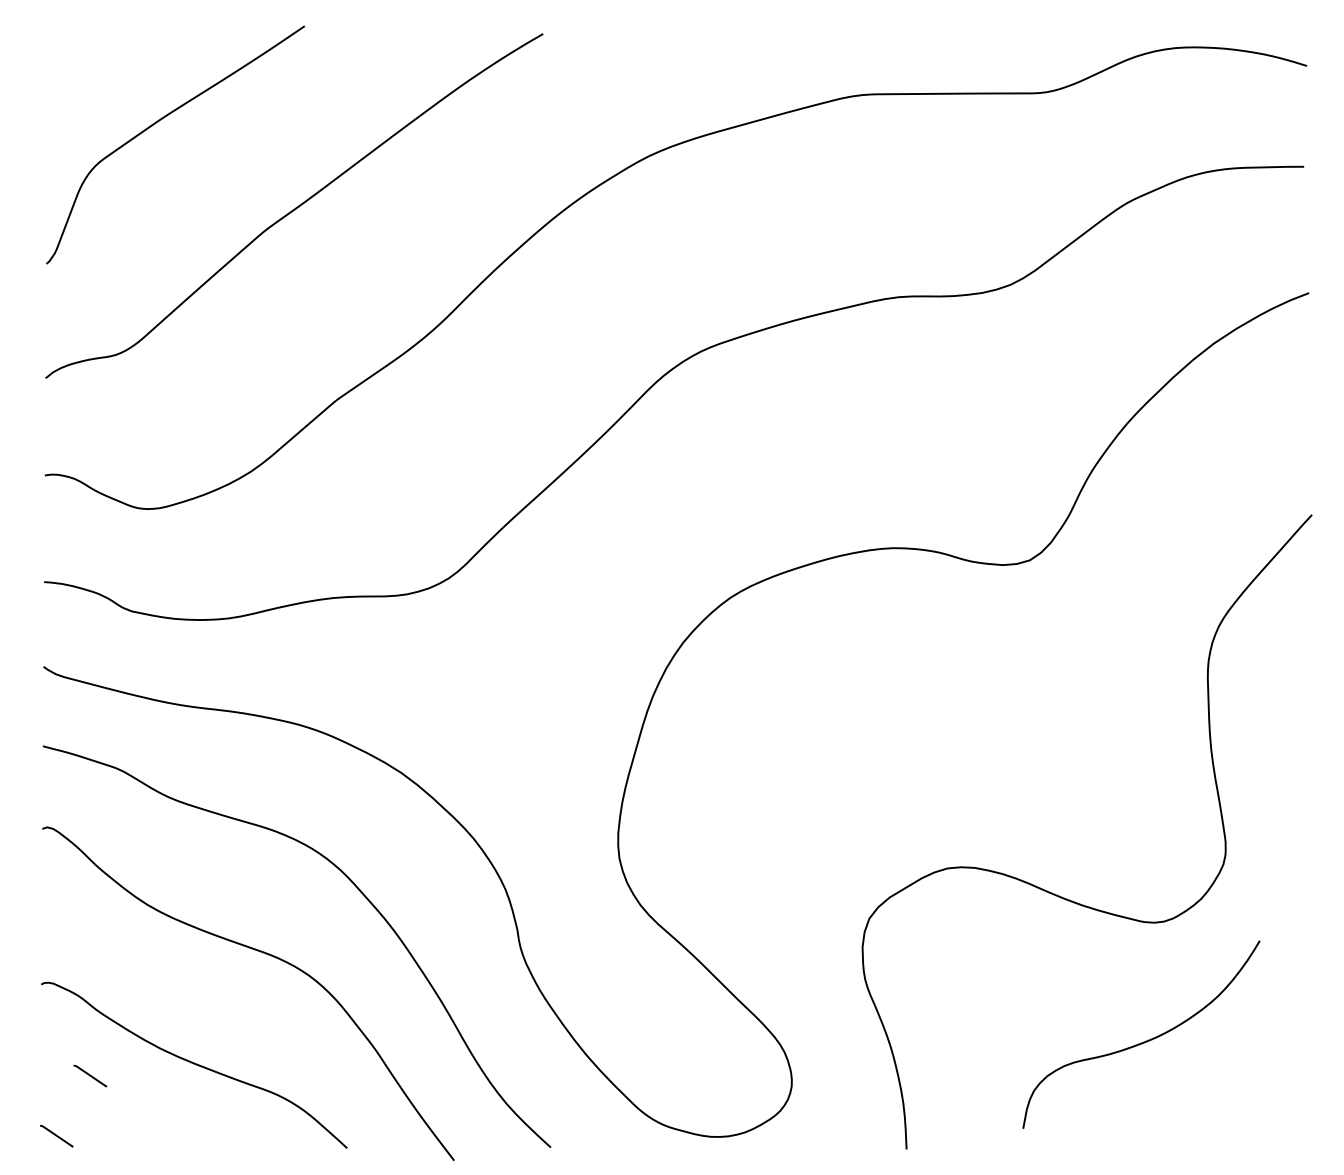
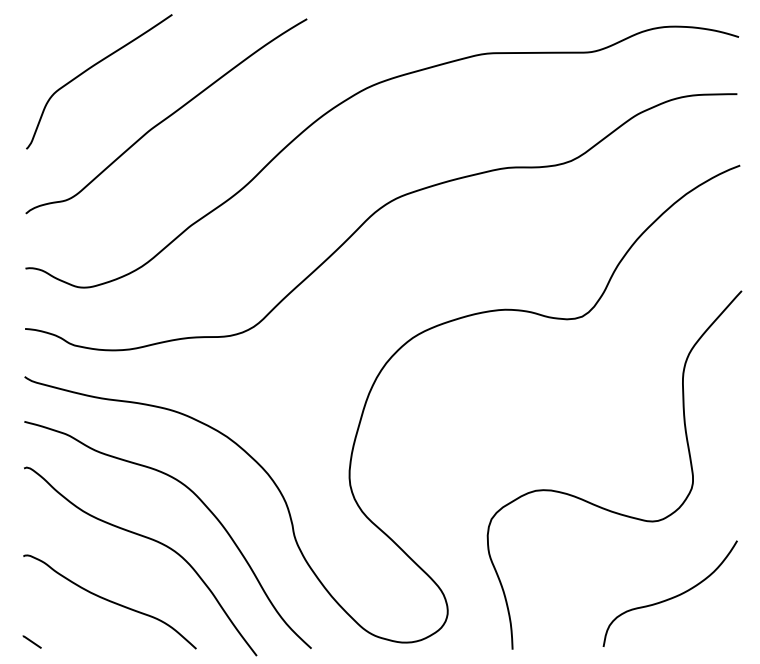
curve: (1141, 1041) -> (670, 597), moved
line: (89, 1074) -> (50, 607), removed

